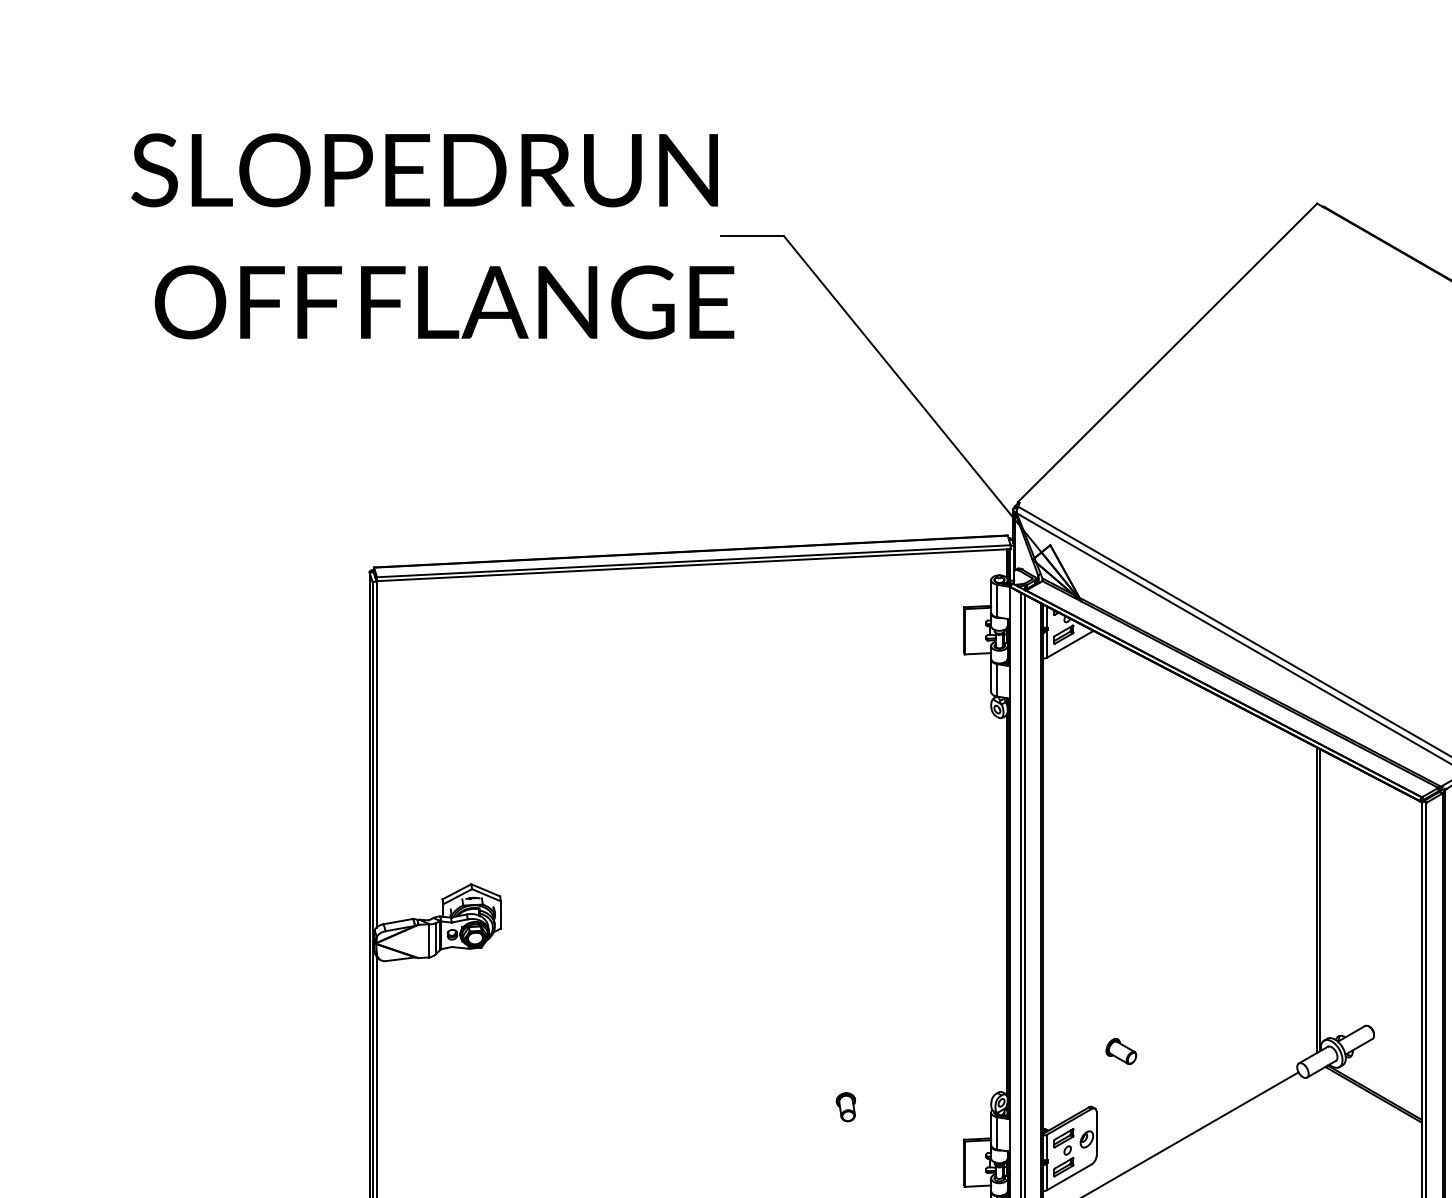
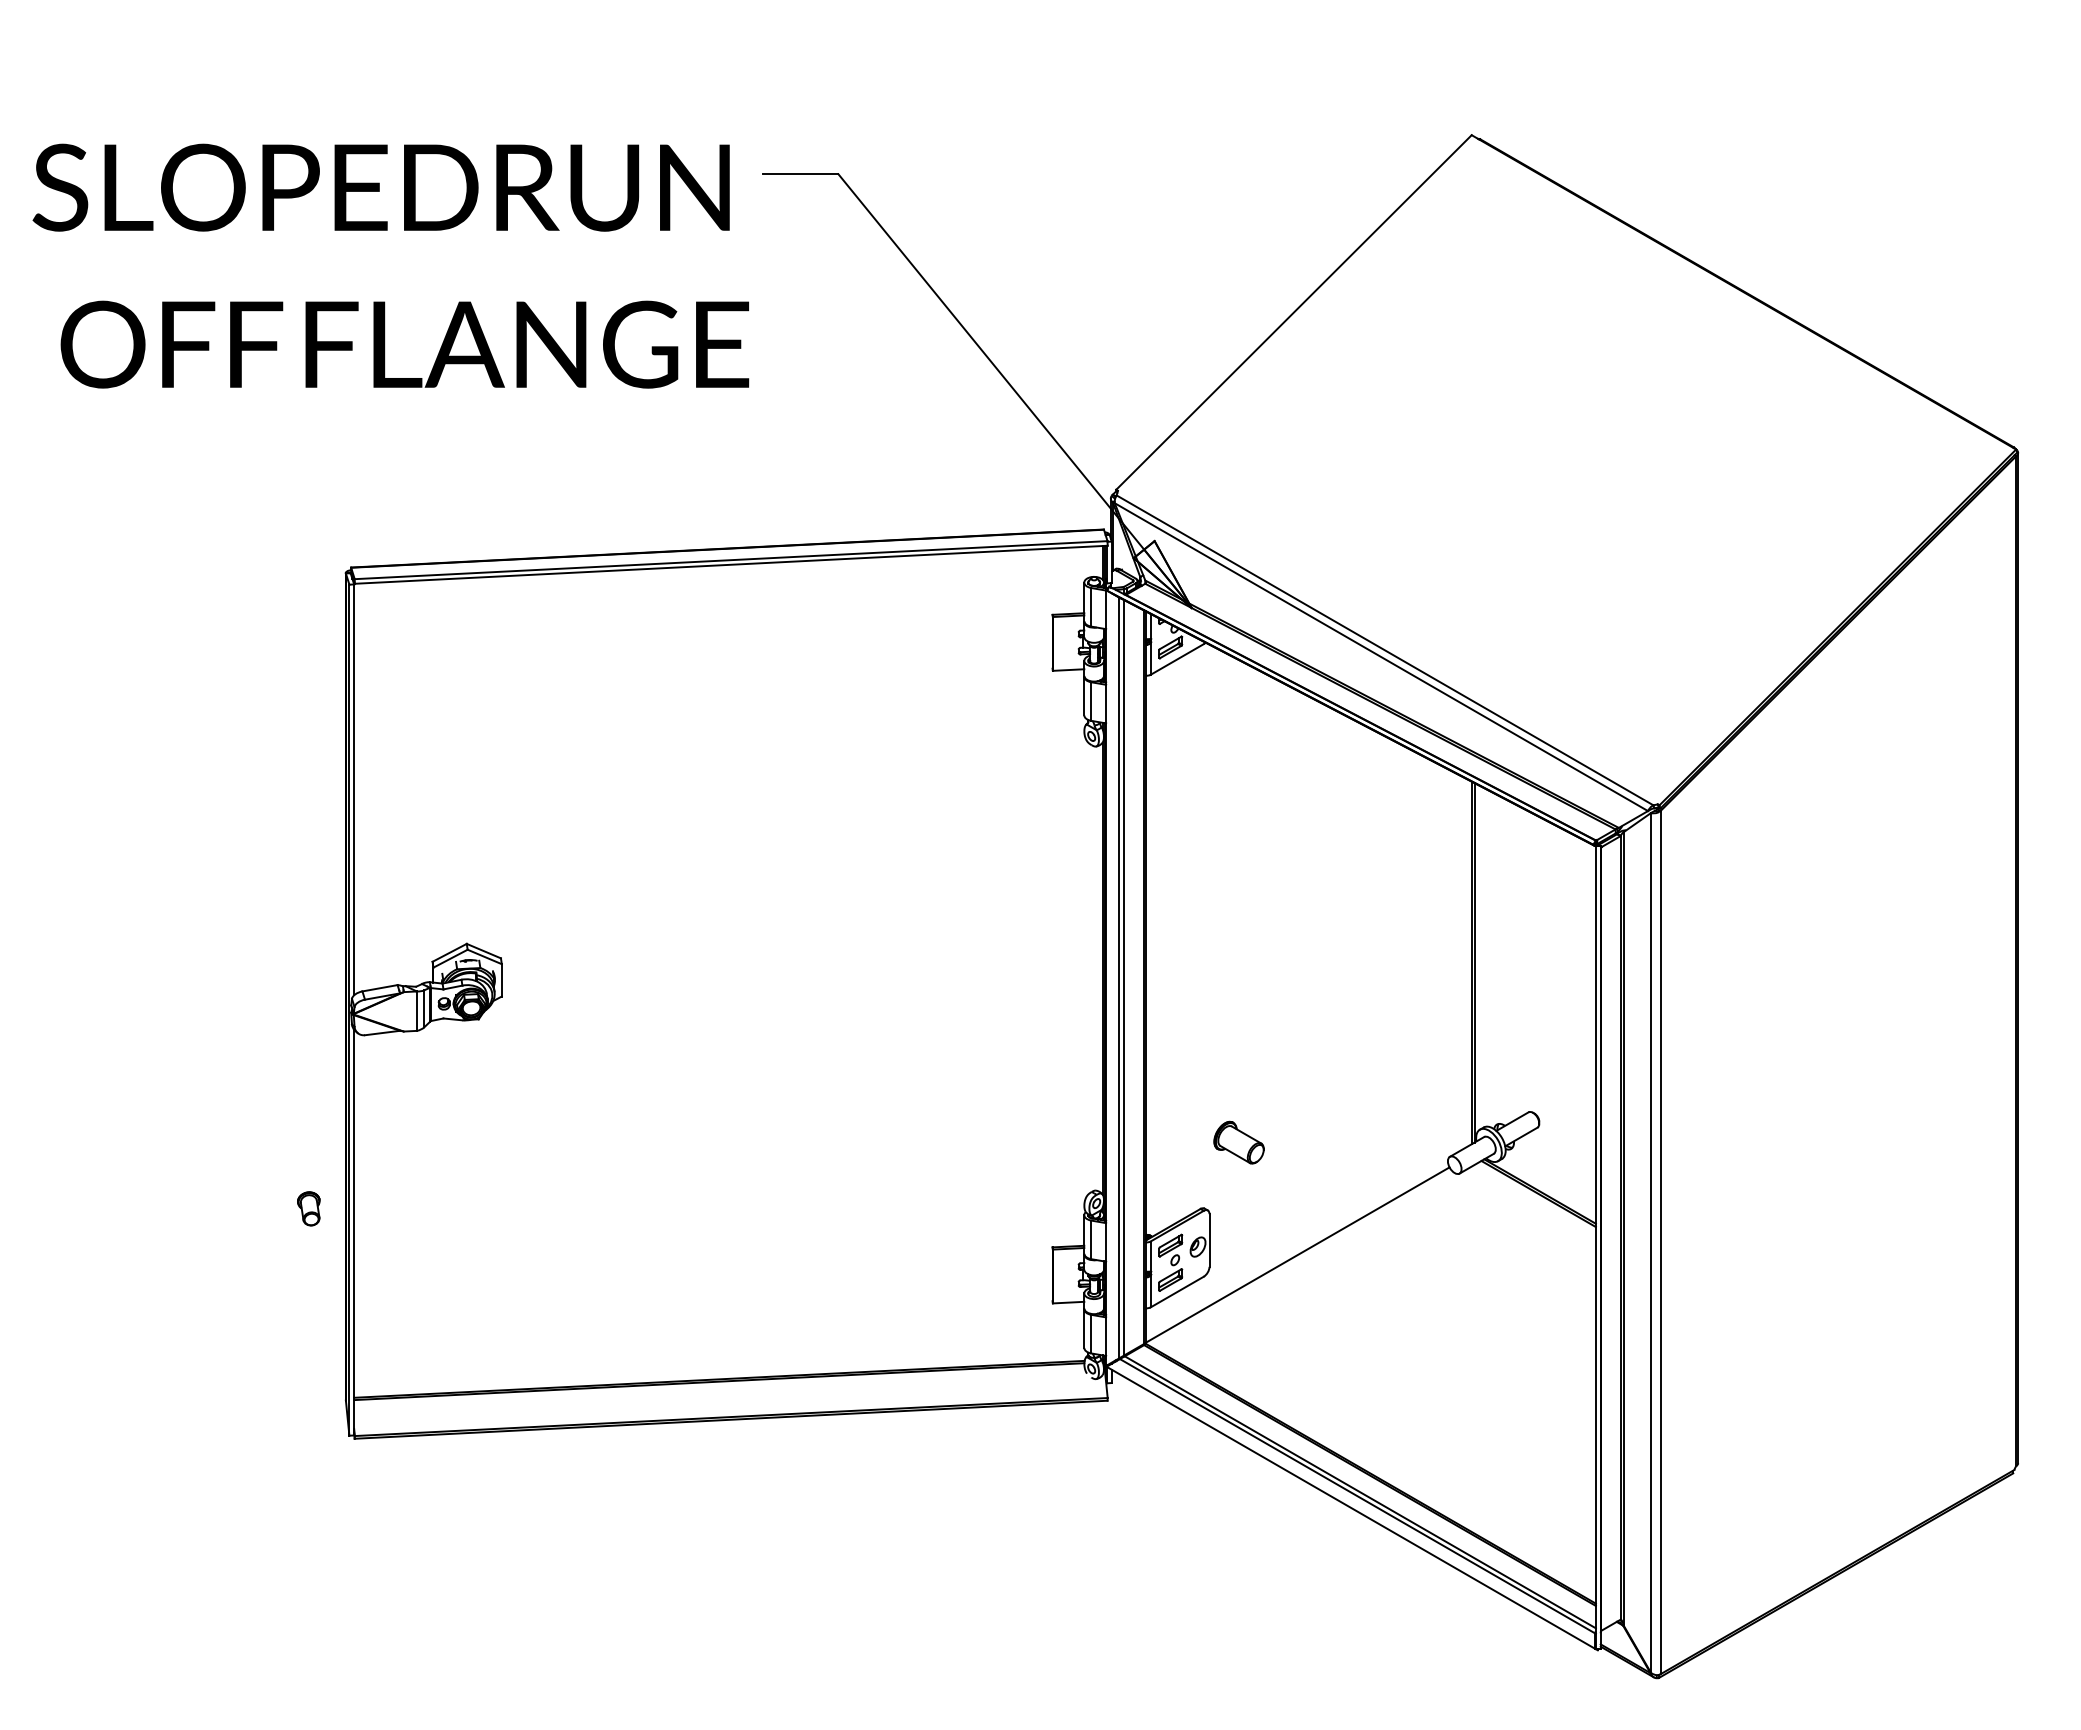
text: (432, 235) -> (390, 265), moved
part: (1120, 1051) -> (1238, 1142), size x1.4
part: (845, 1106) -> (308, 1208), moved

